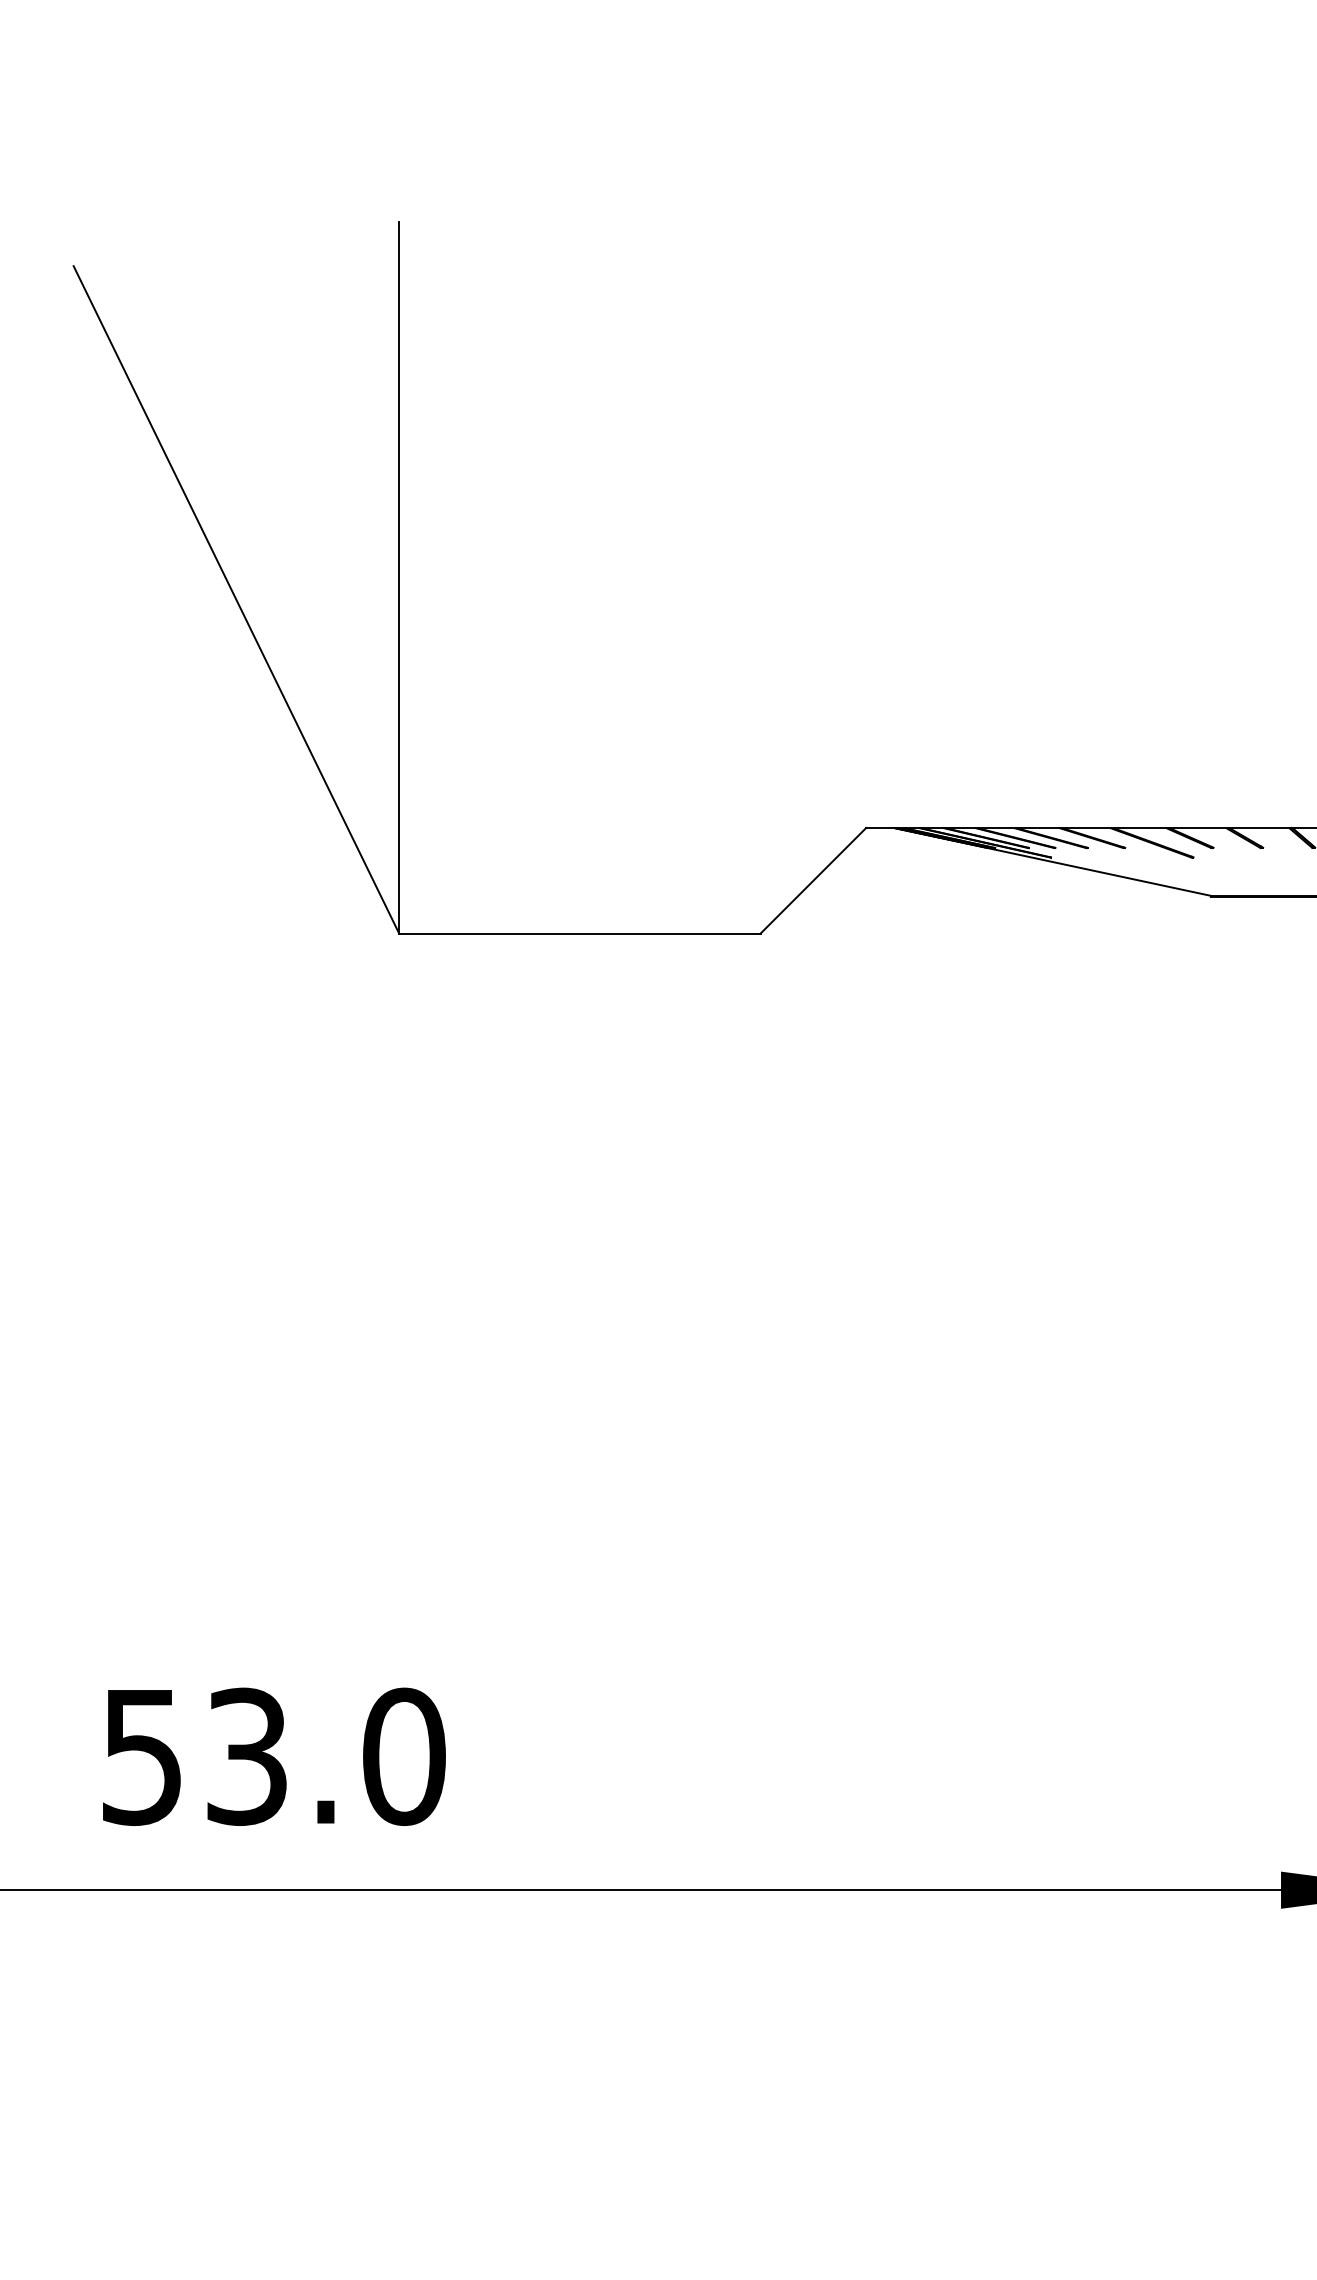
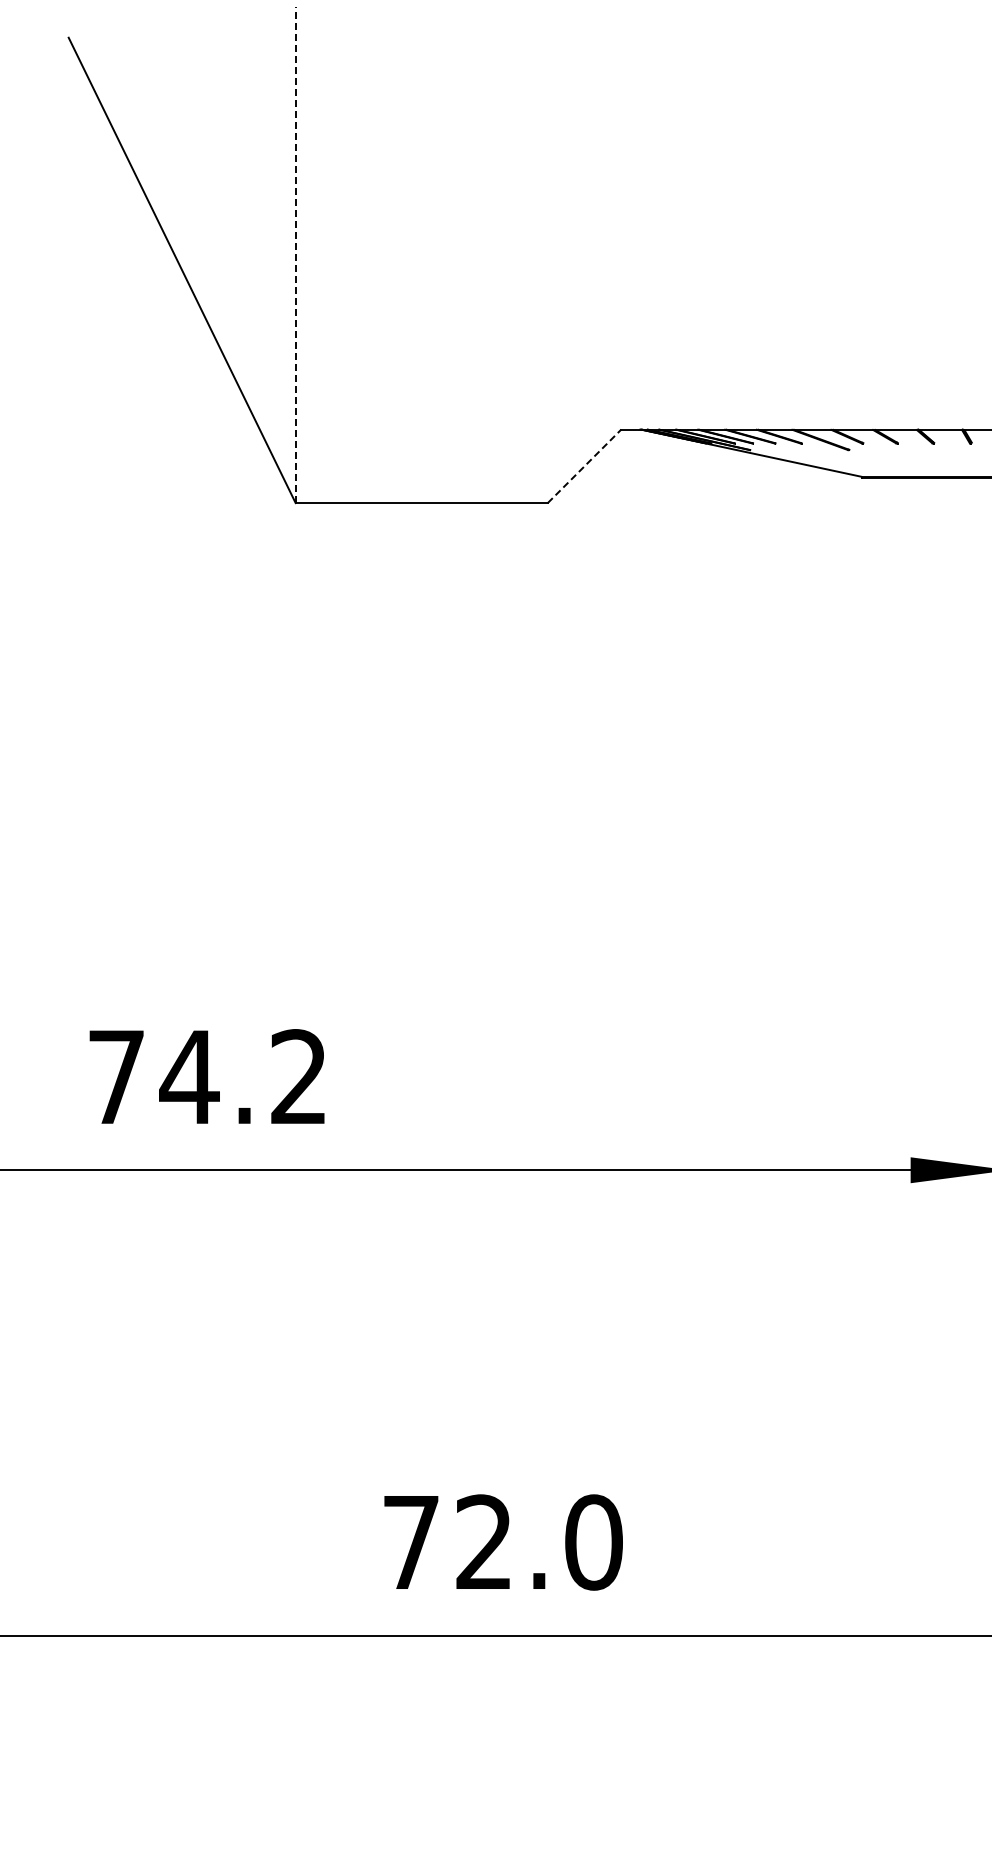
line: (398, 577) -> (295, 254), solid -> dashed
line: (813, 879) -> (584, 465), solid -> dashed
text: (274, 1757) -> (208, 1077), 53.0 -> 74.2

